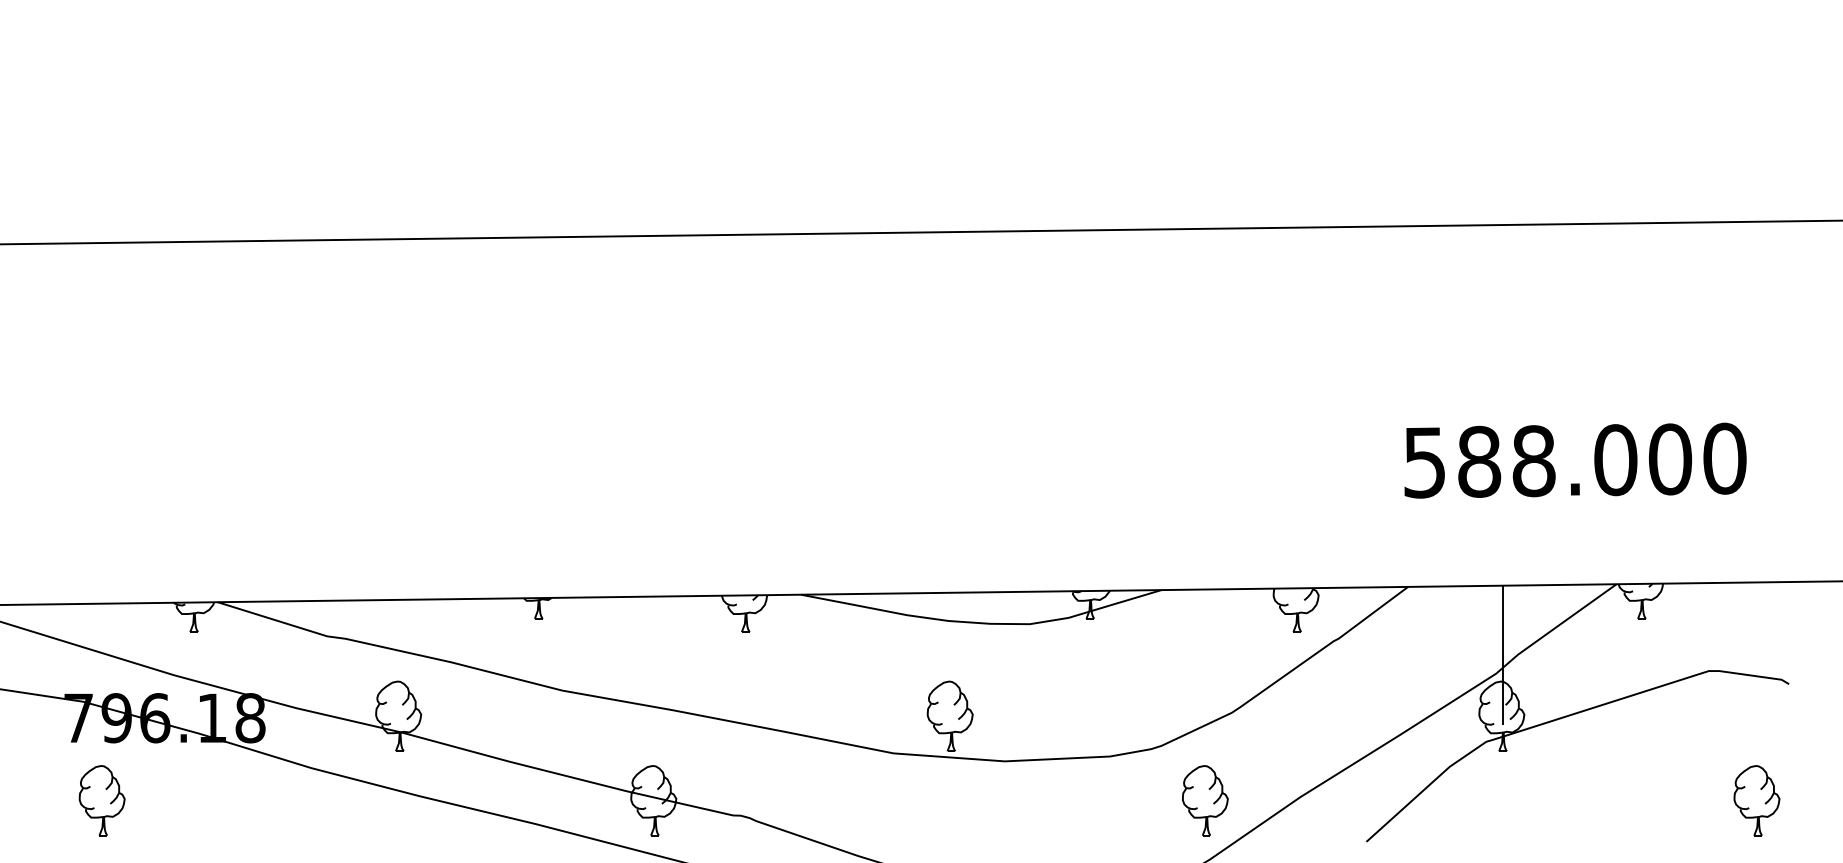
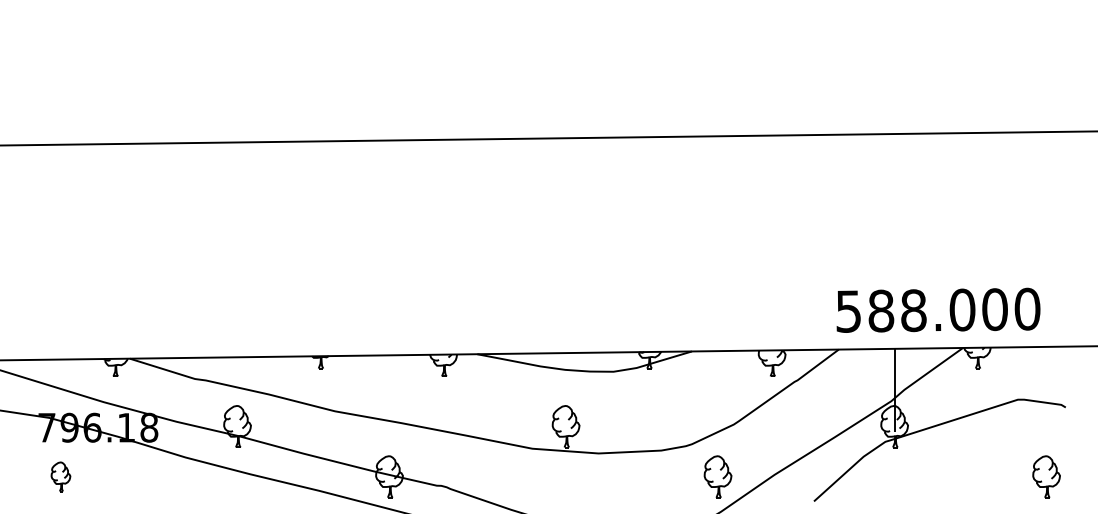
text: (1575, 459) -> (938, 309), moved
part: (101, 800) -> (60, 476), size x0.7

